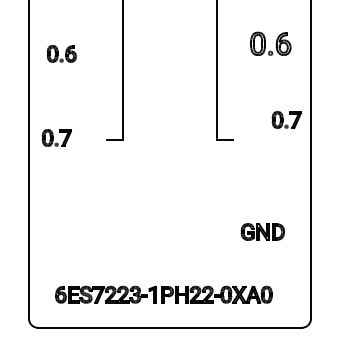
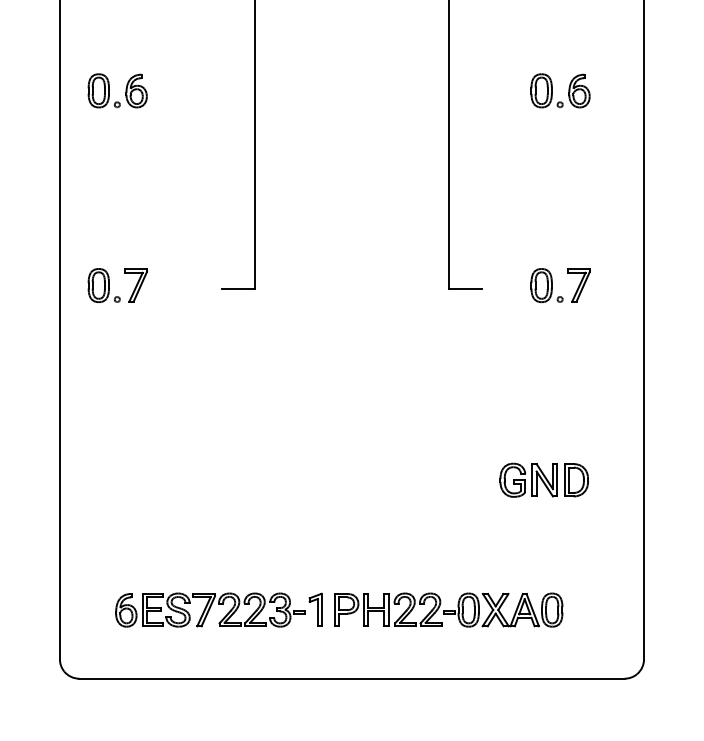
part: (270, 43) -> (560, 89), size x0.71
part: (61, 53) -> (117, 89), moved
part: (286, 119) -> (560, 284), moved

